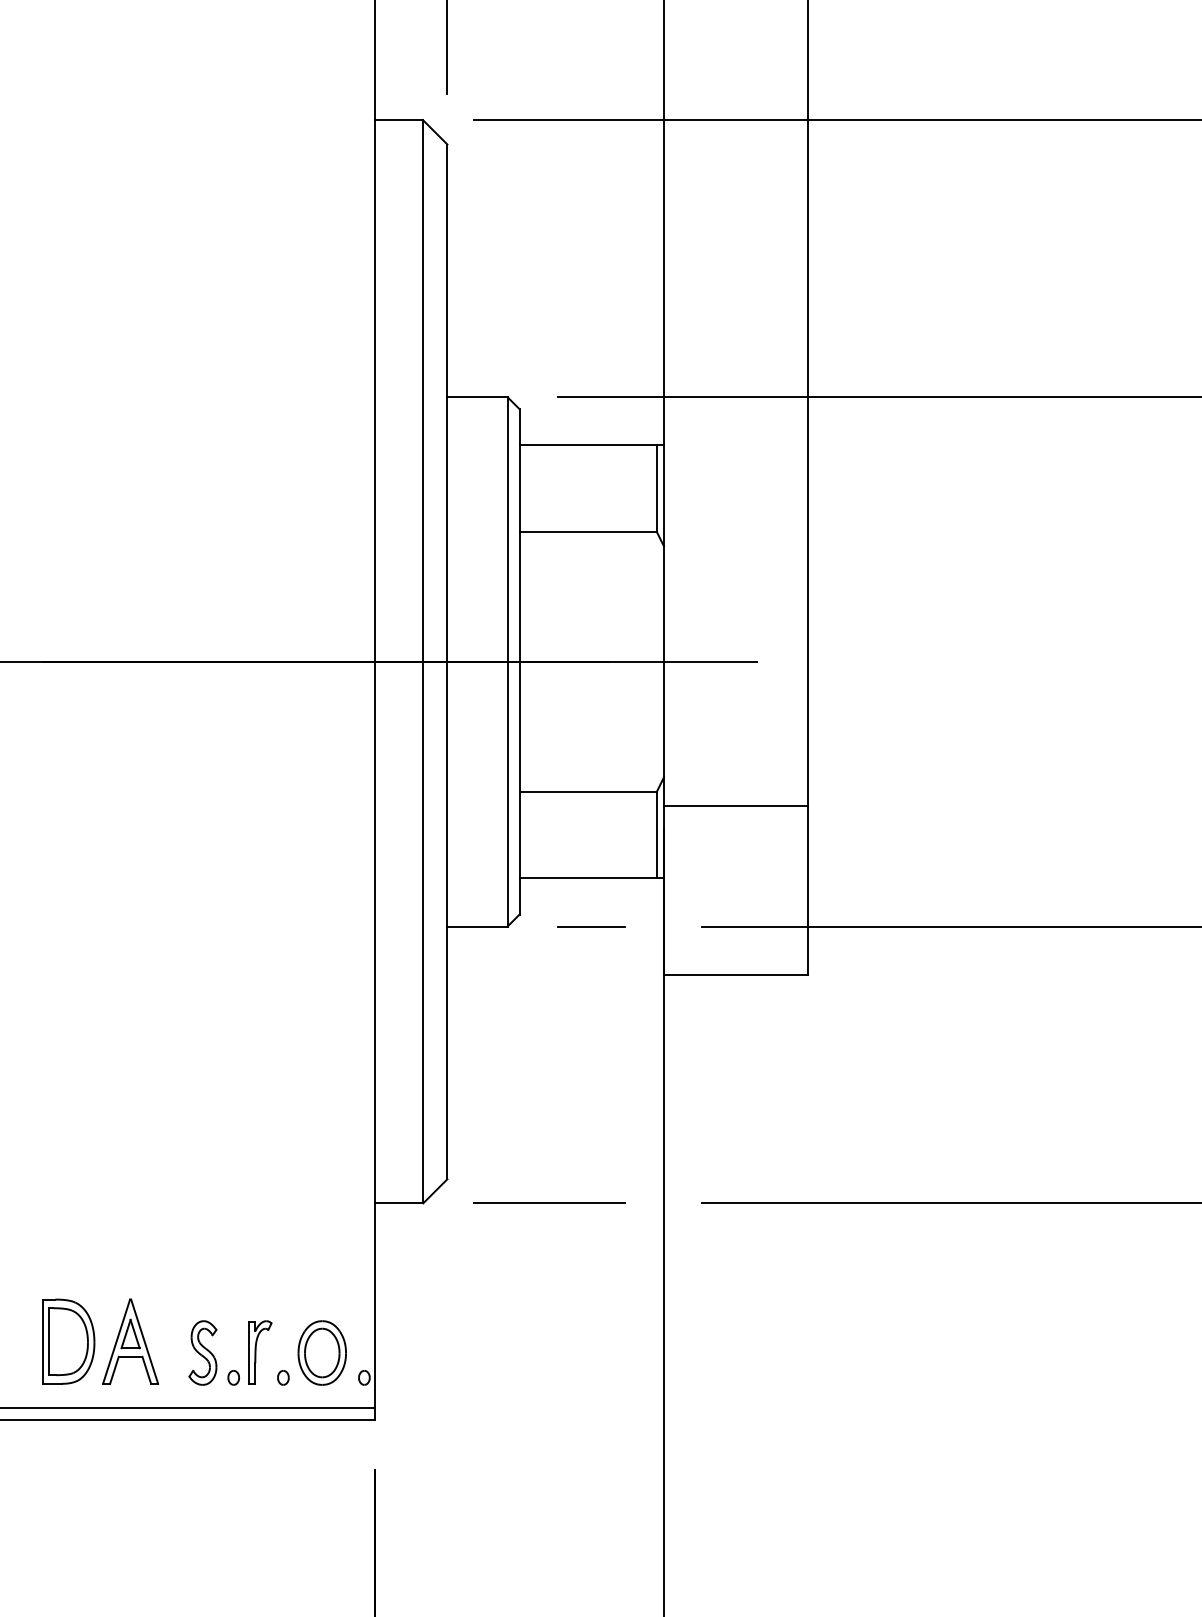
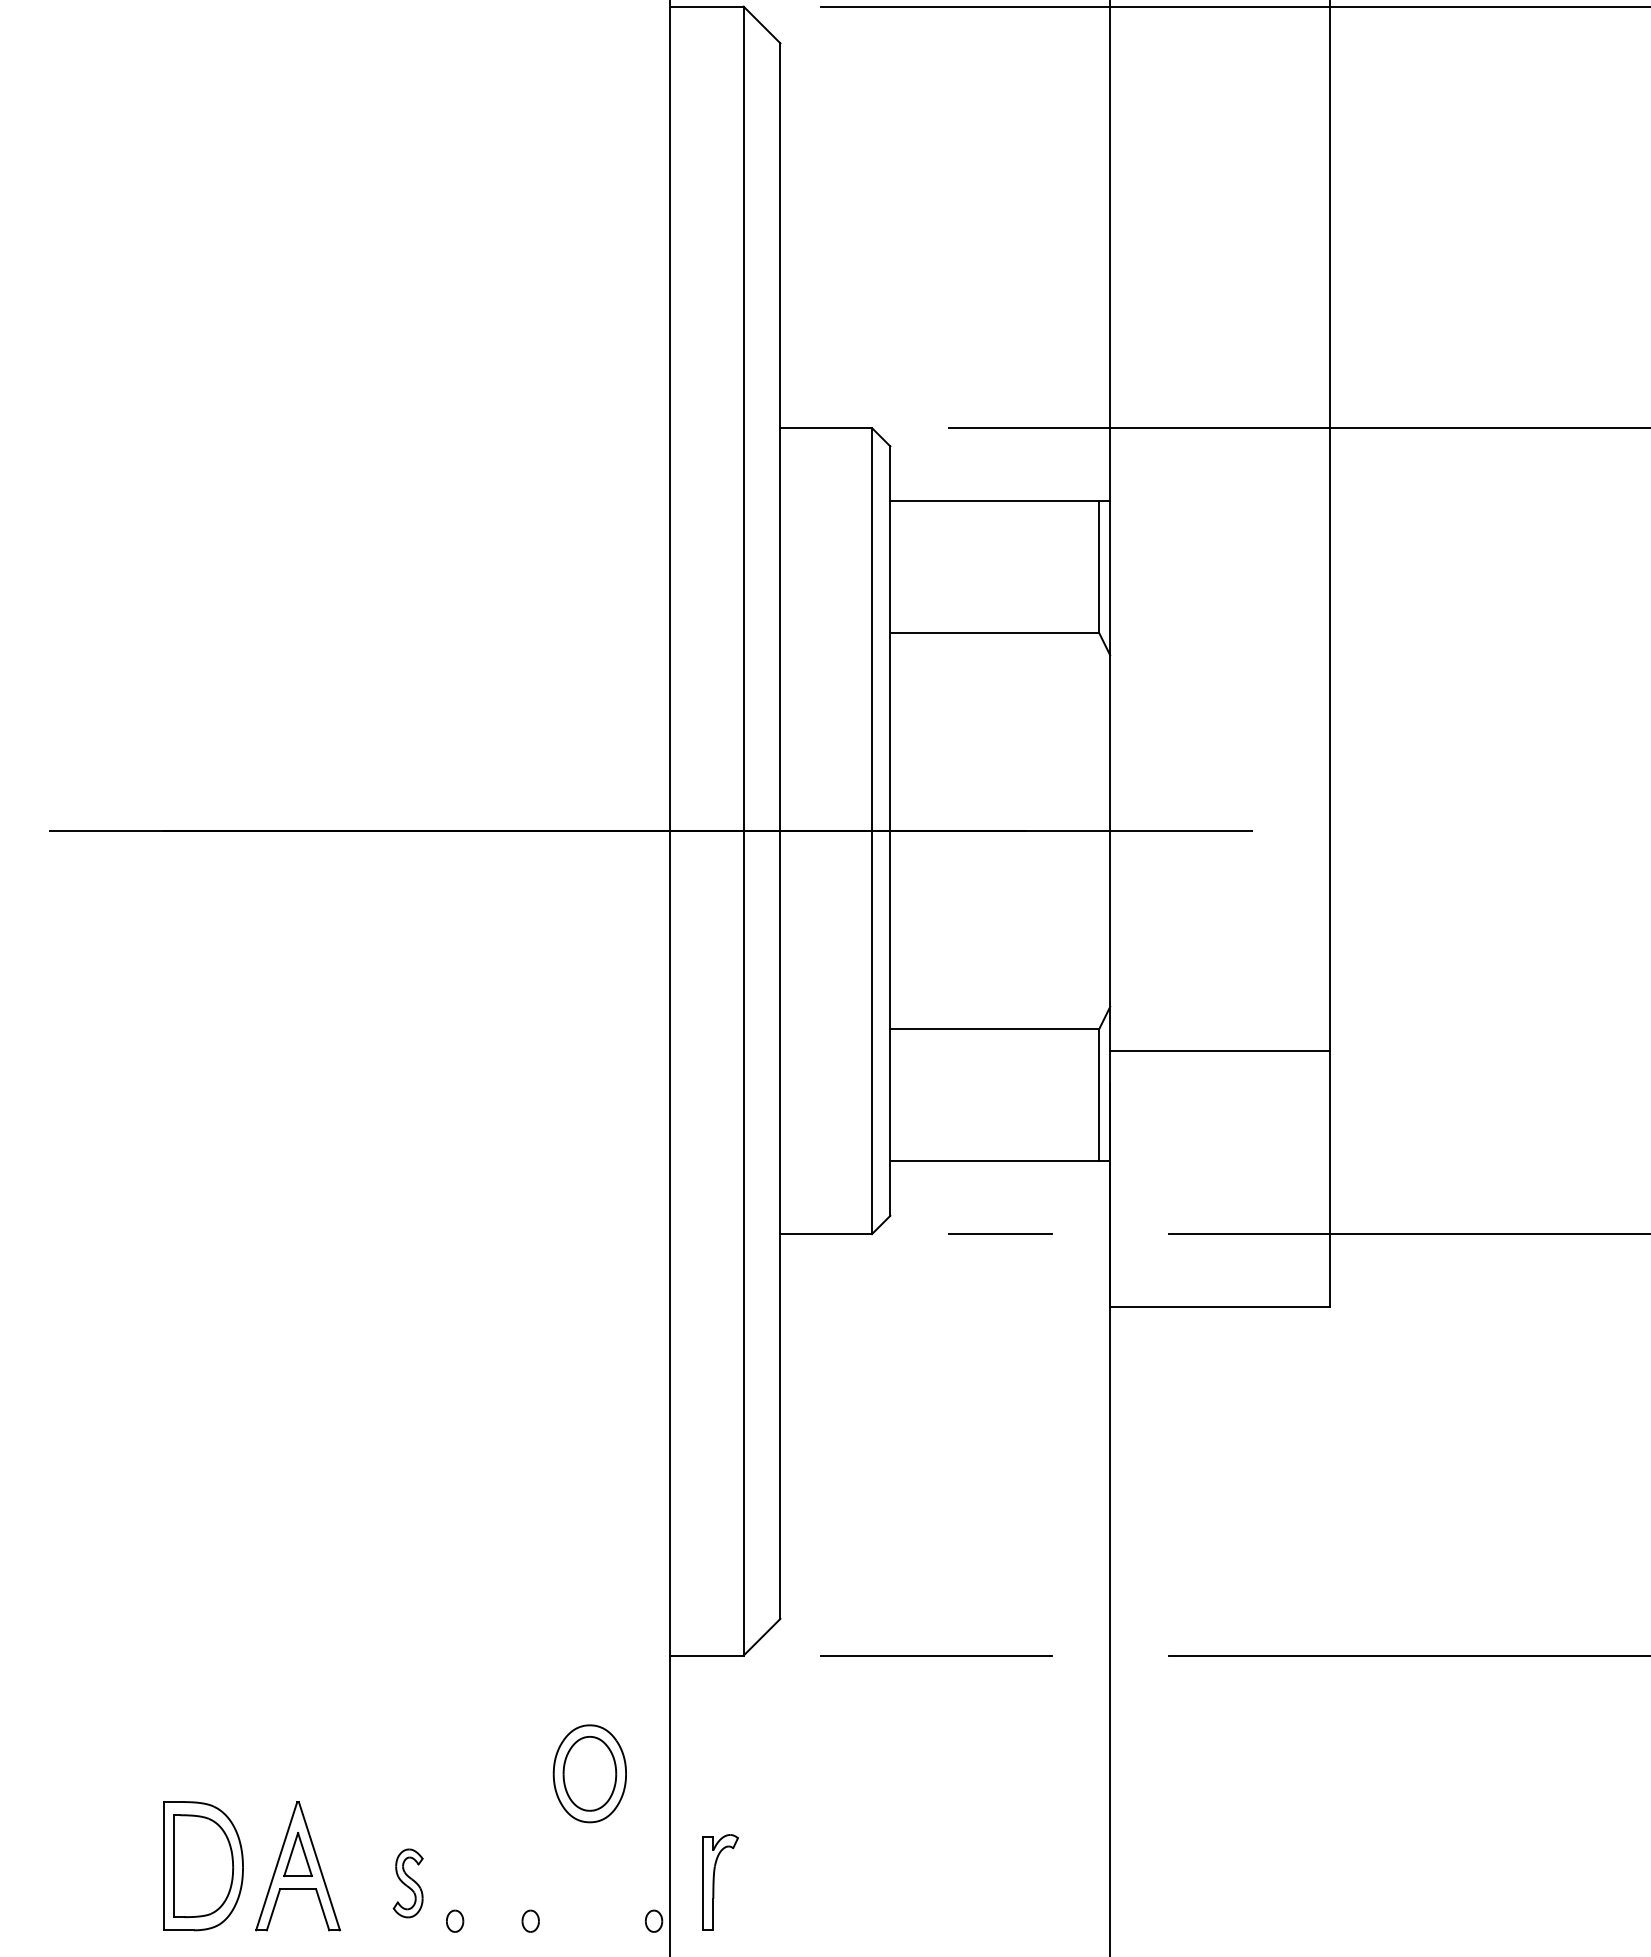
part: (202, 1352) -> (407, 1882), size x0.7
part: (260, 1352) -> (721, 1882), moved
part: (321, 1352) -> (588, 1773), moved

